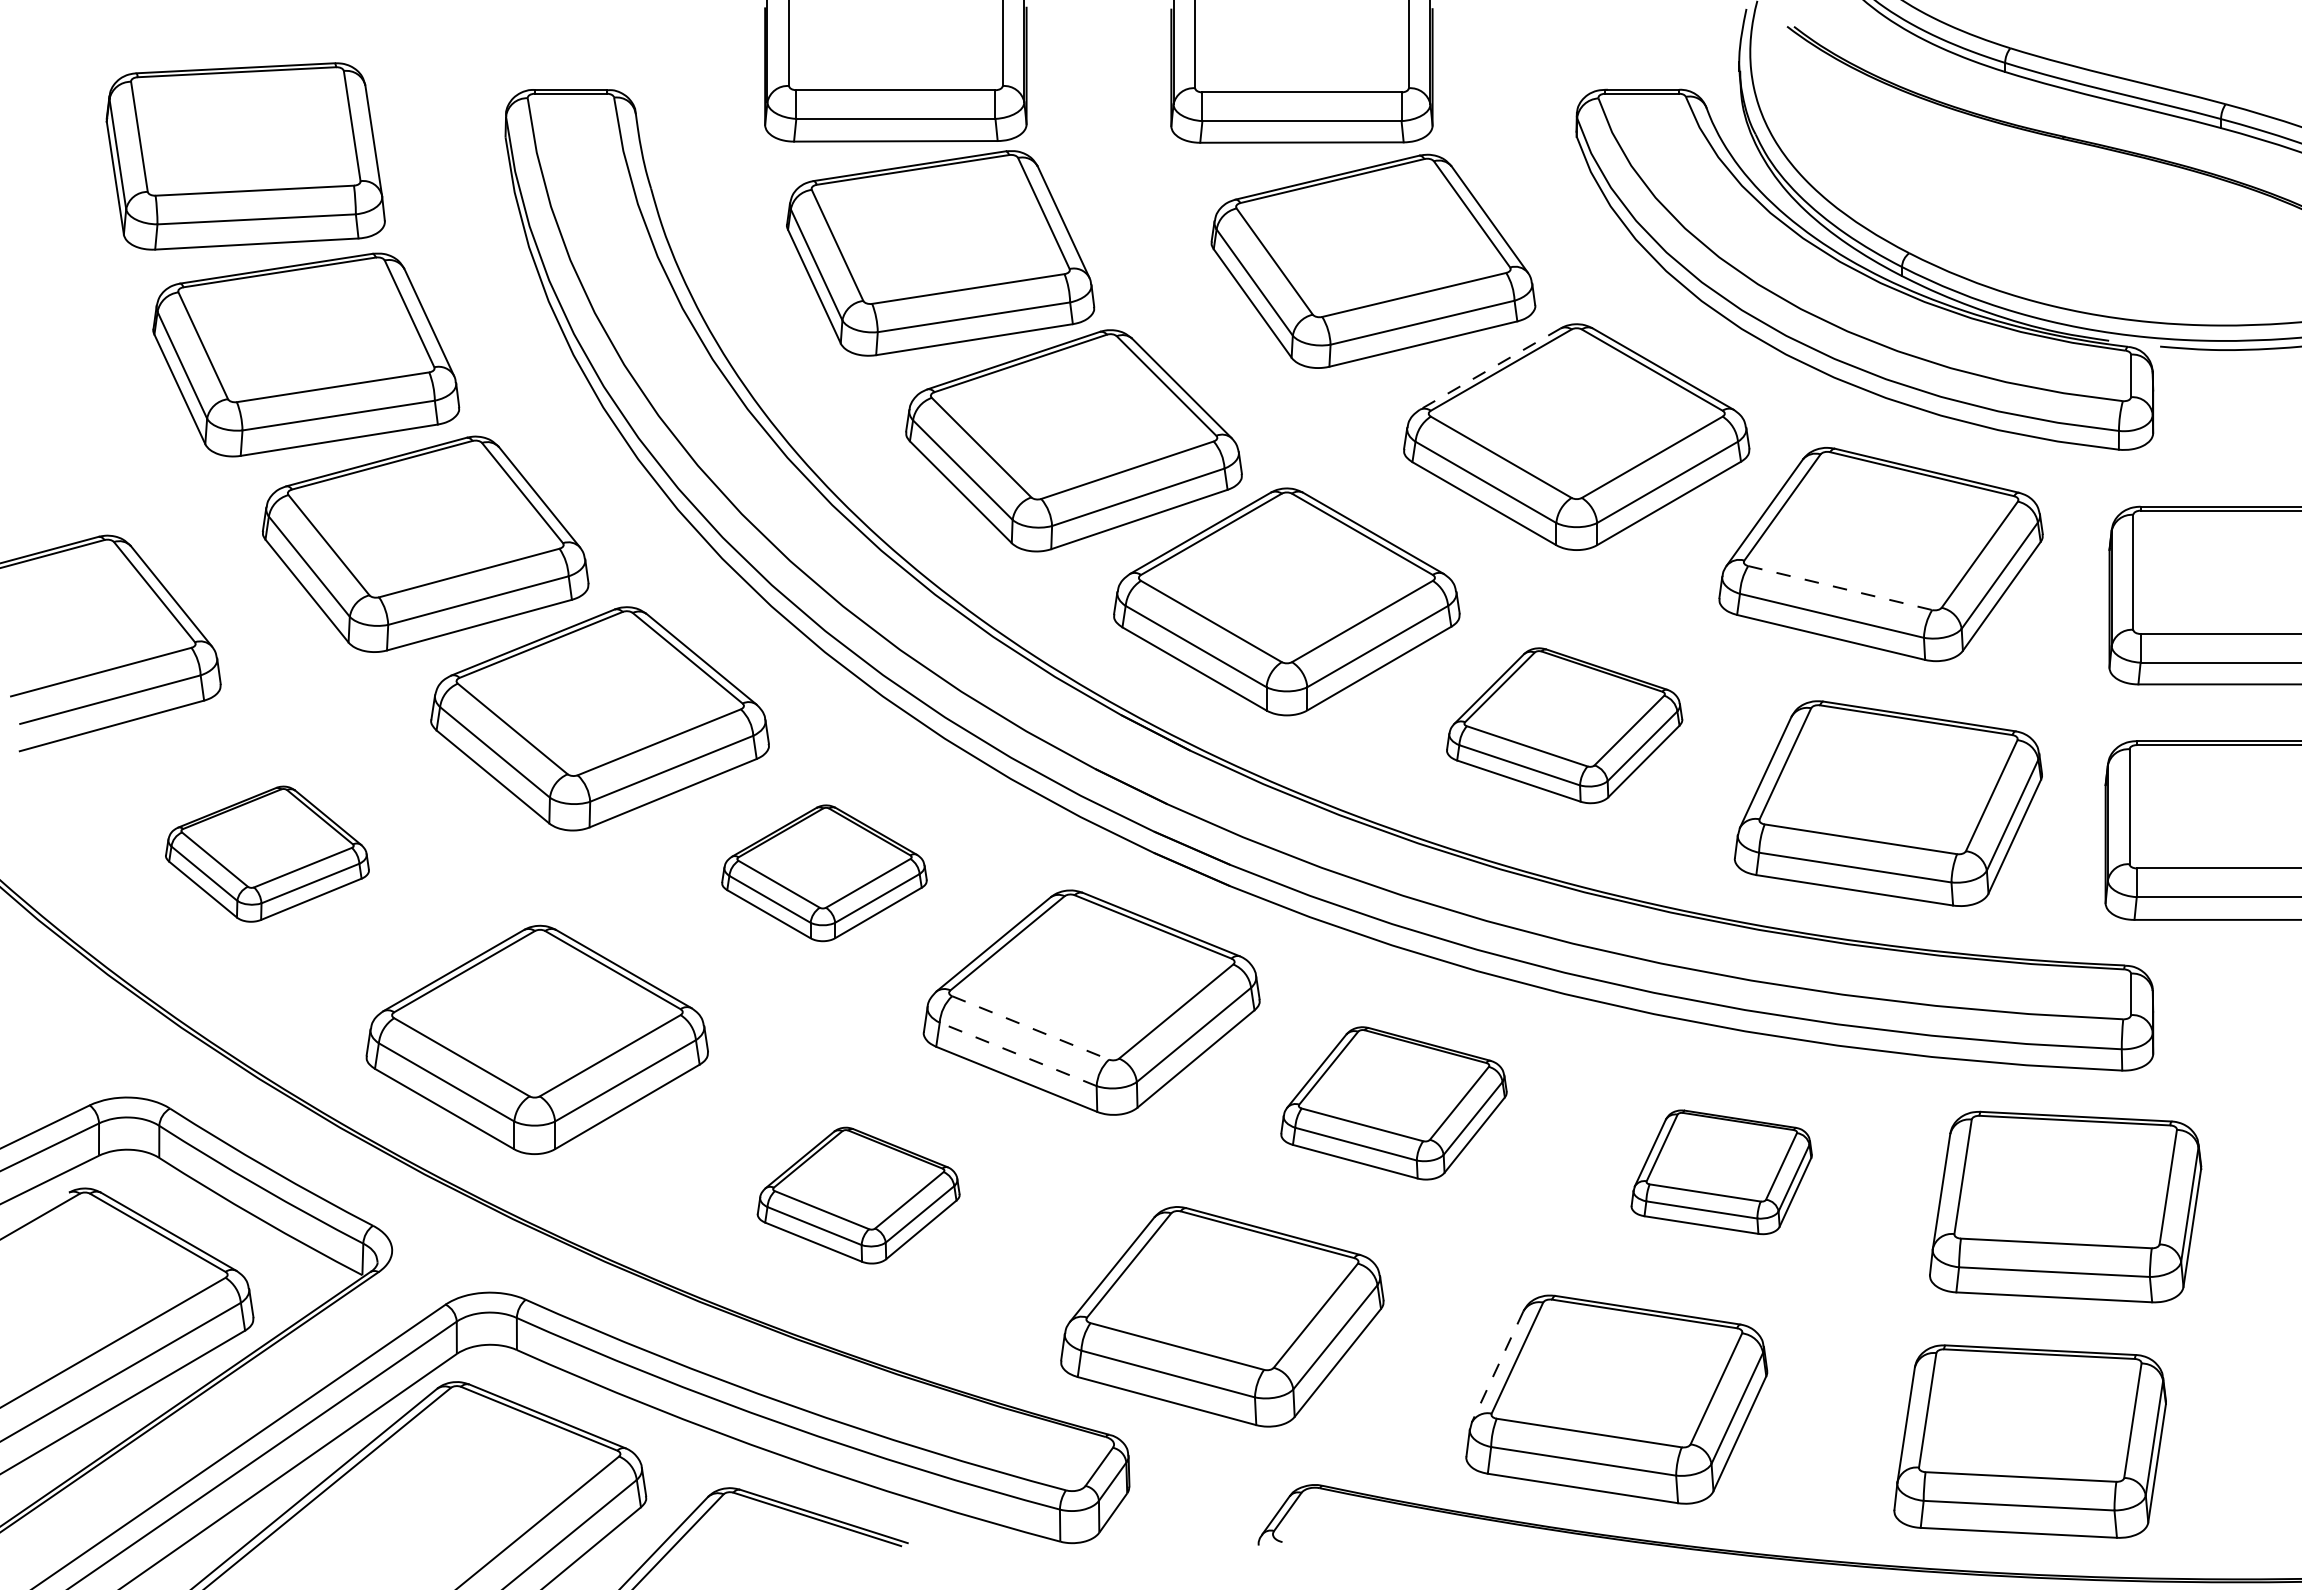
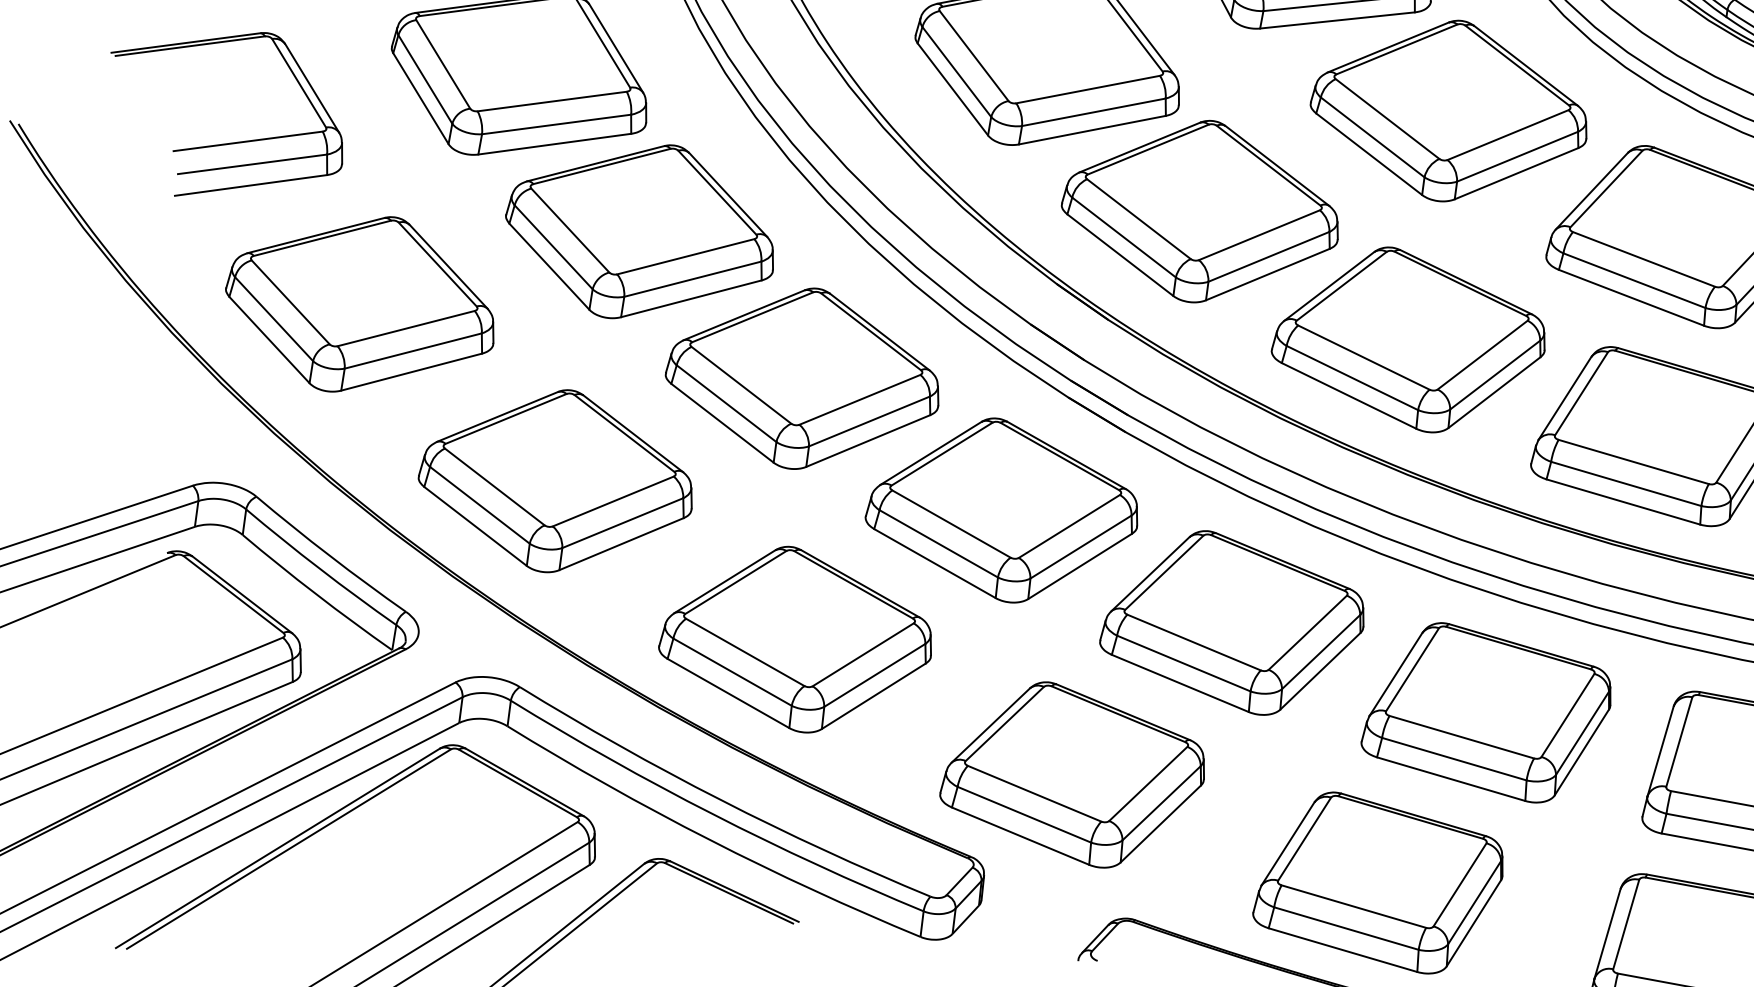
line: (1489, 369) -> (1387, 47), dashed -> solid
line: (1840, 588) -> (1644, 259), dashed -> solid
part: (1564, 725) -> (1409, 339), size x1.43
part: (267, 853) -> (361, 303), size x1.67
part: (824, 873) -> (803, 378), size x1.67
line: (1030, 1027) -> (951, 523), dashed -> solid
line: (1018, 1054) -> (939, 543), dashed -> solid
part: (1393, 1103) -> (1232, 622), size x1.43
part: (1721, 1172) -> (1487, 712), size x1.67
part: (858, 1195) -> (796, 639), size x1.67
line: (1497, 1367) -> (1287, 844), dashed -> solid

